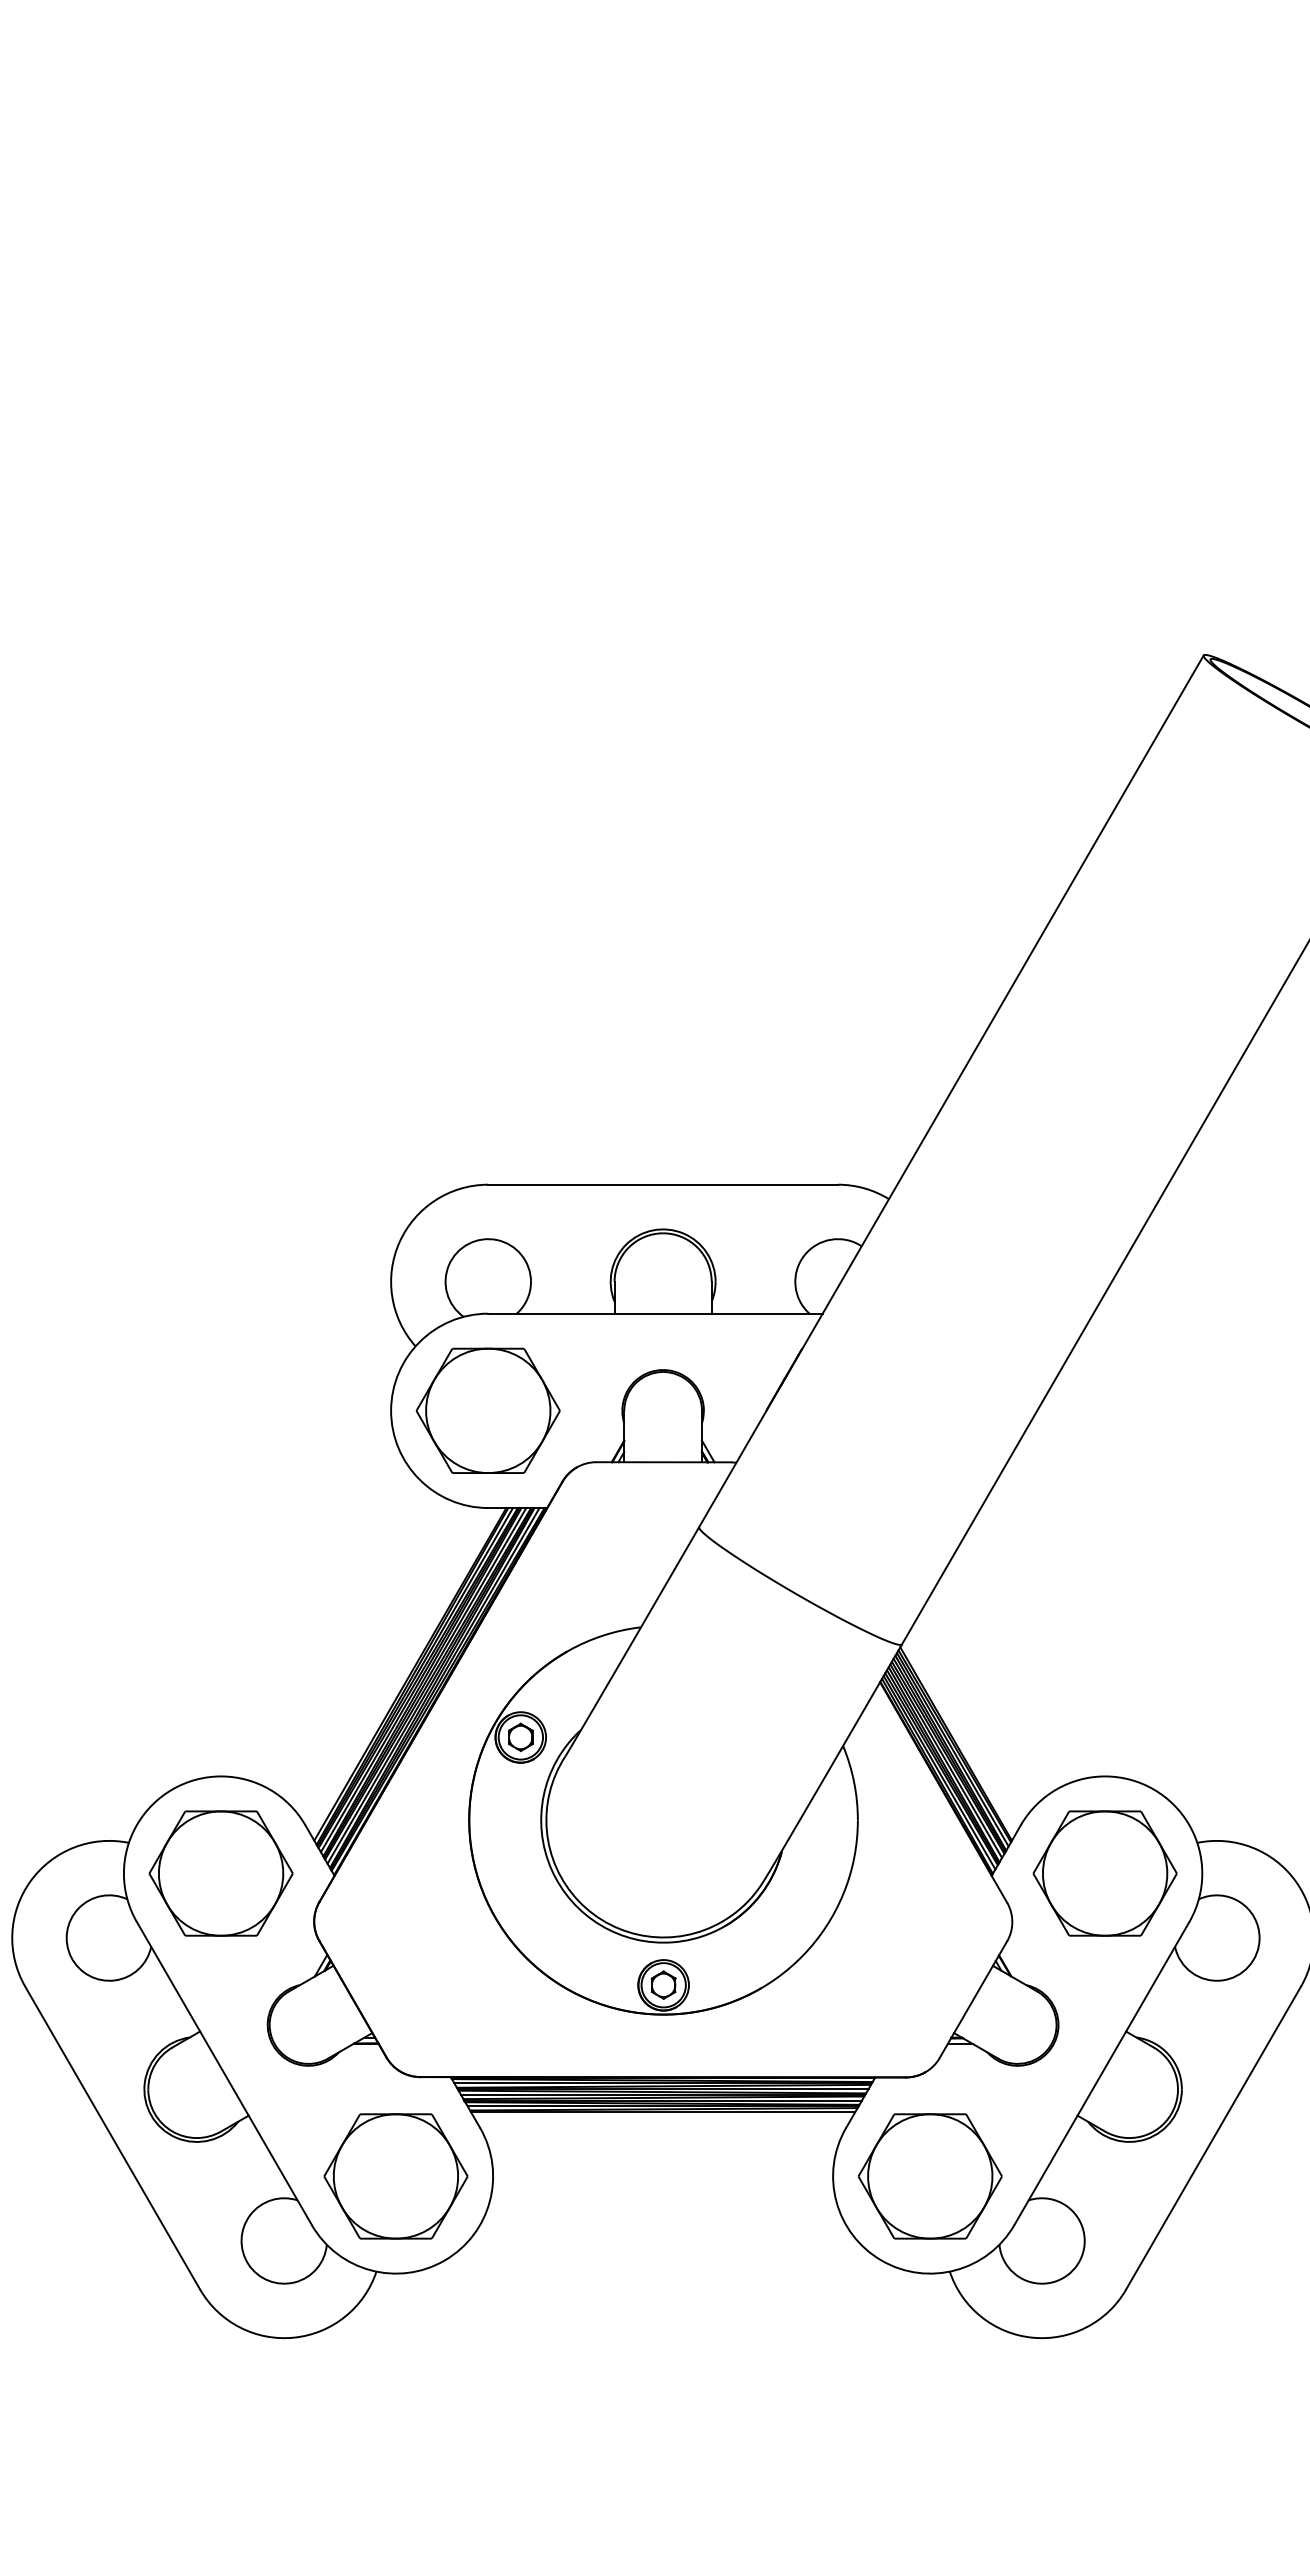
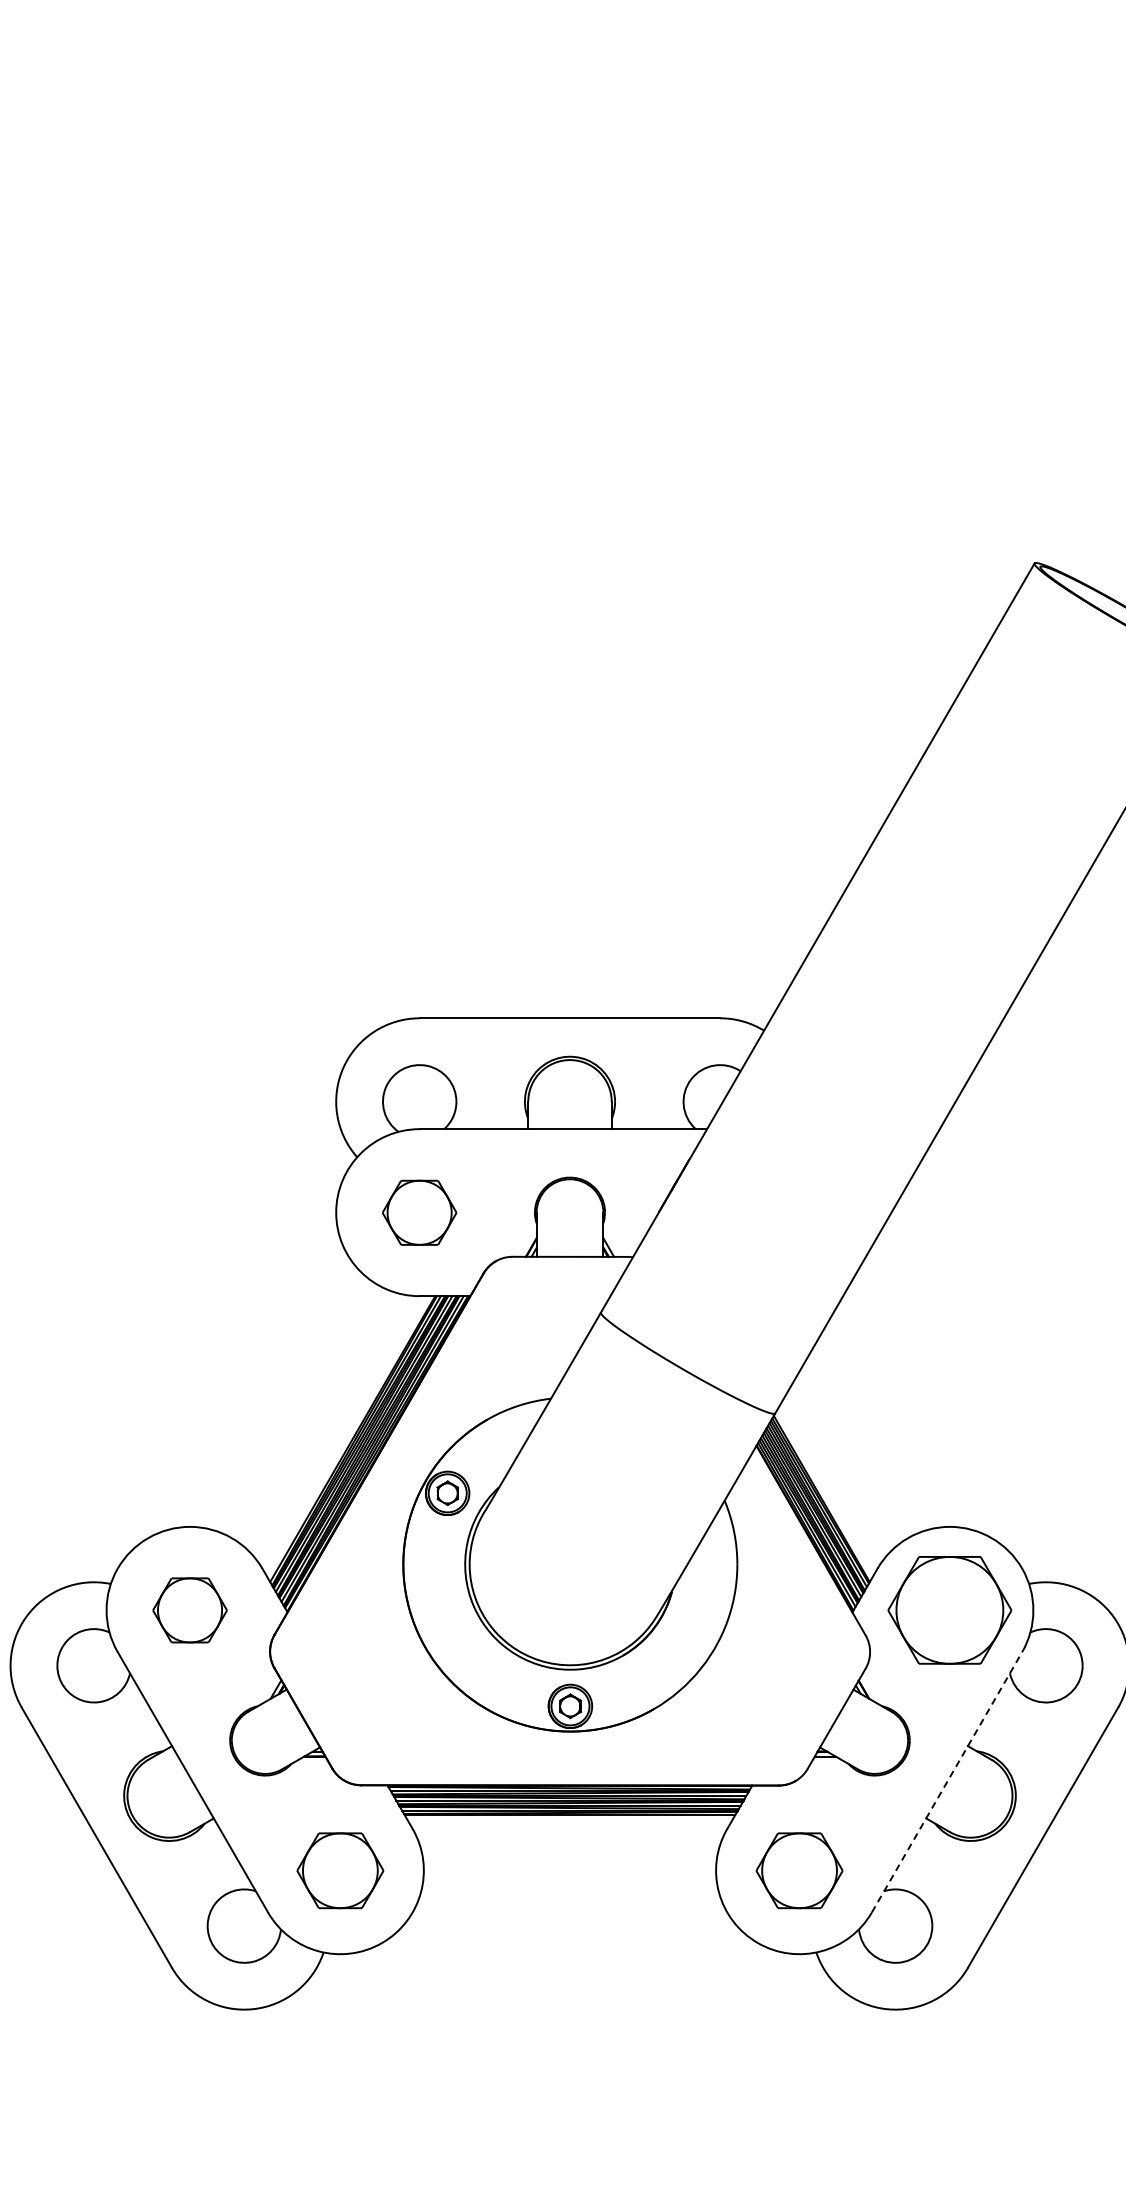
part: (488, 1410) -> (419, 1212), size x0.6
part: (220, 1873) -> (189, 1610), size x0.6
line: (1102, 2072) -> (947, 1781), solid -> dashed
part: (396, 2176) -> (340, 1870), size x0.7
part: (930, 2176) -> (799, 1870), size x0.7

